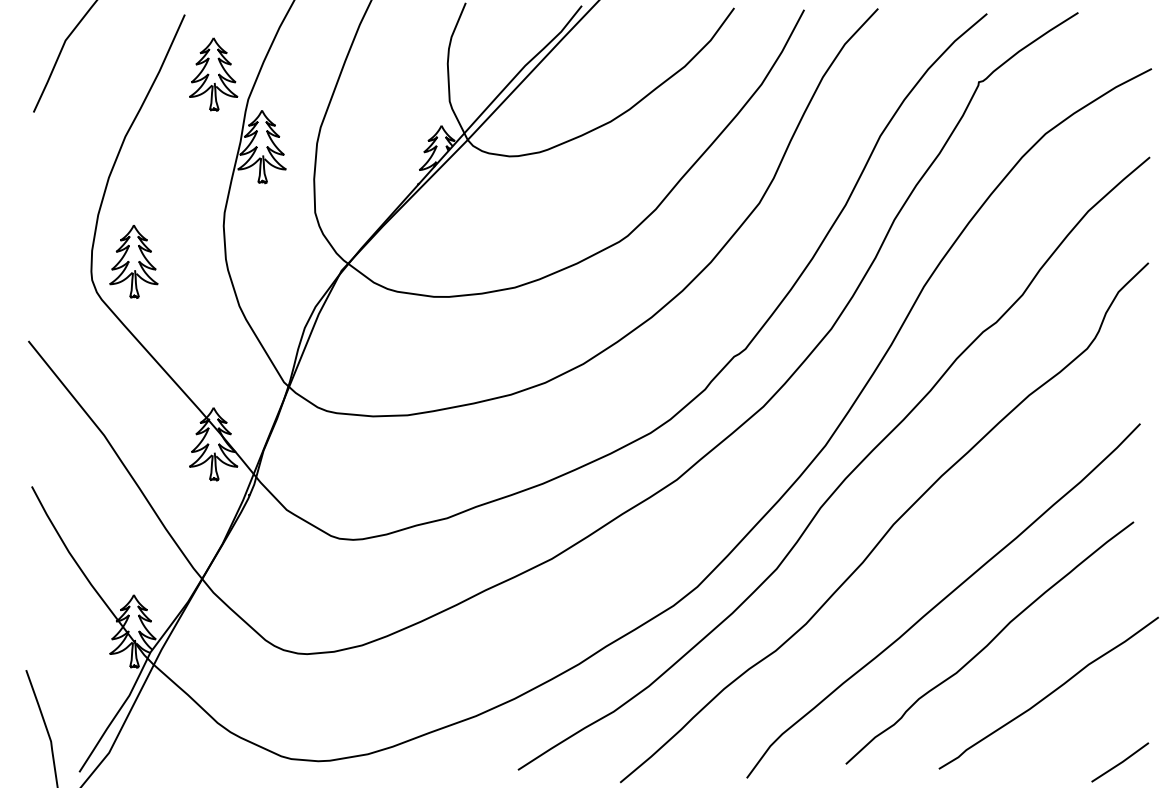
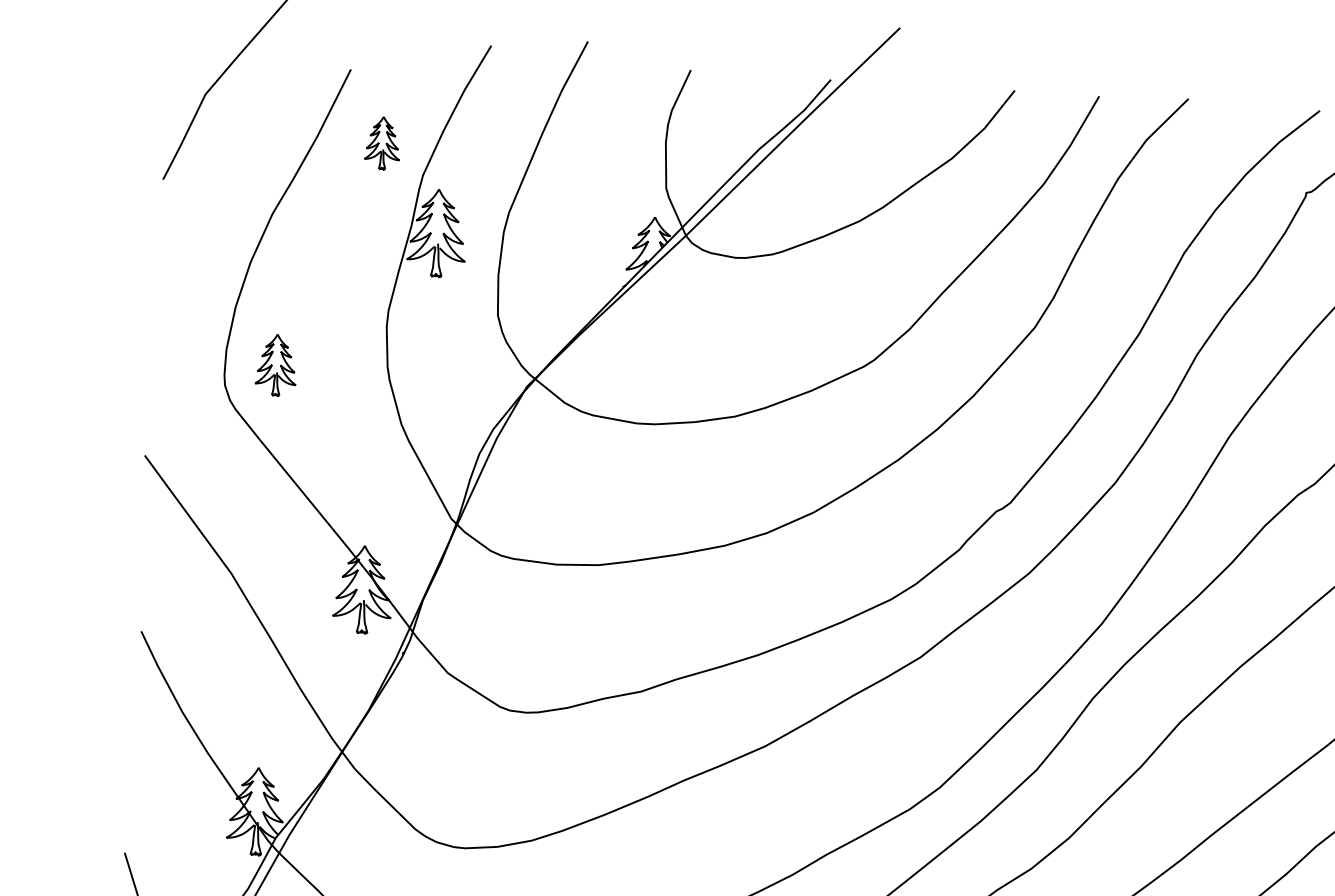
part: (213, 74) -> (382, 143), size x0.6
part: (133, 261) -> (275, 364), size x0.7

